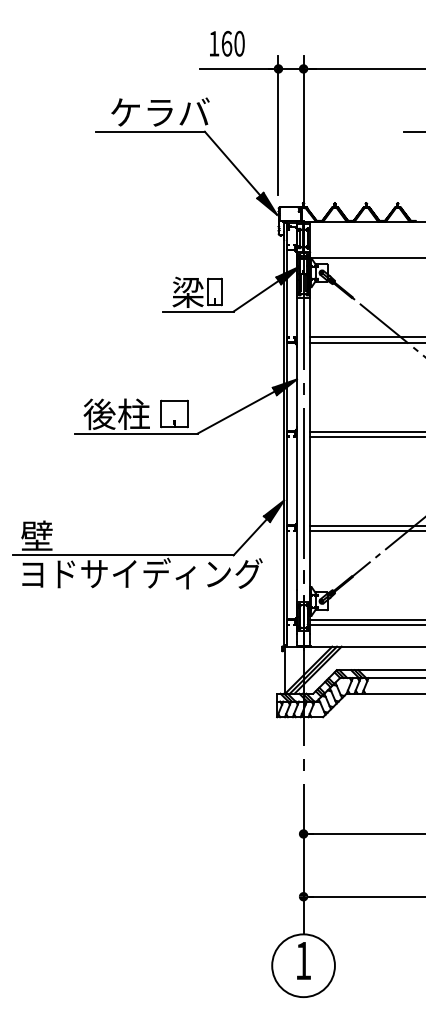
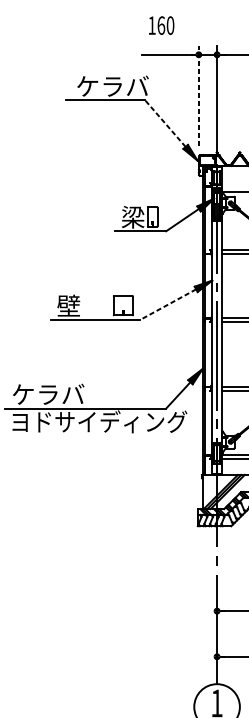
text: (227, 43) -> (161, 25), moved
line: (278, 124) -> (198, 95), solid -> dashed
line: (232, 163) -> (165, 123), solid -> dashed
line: (236, 412) -> (168, 304), solid -> dashed
text: (116, 414) -> (81, 306), 後柱 -> 壁
text: (71, 535) -> (48, 394), 壁 -> ケラバ

